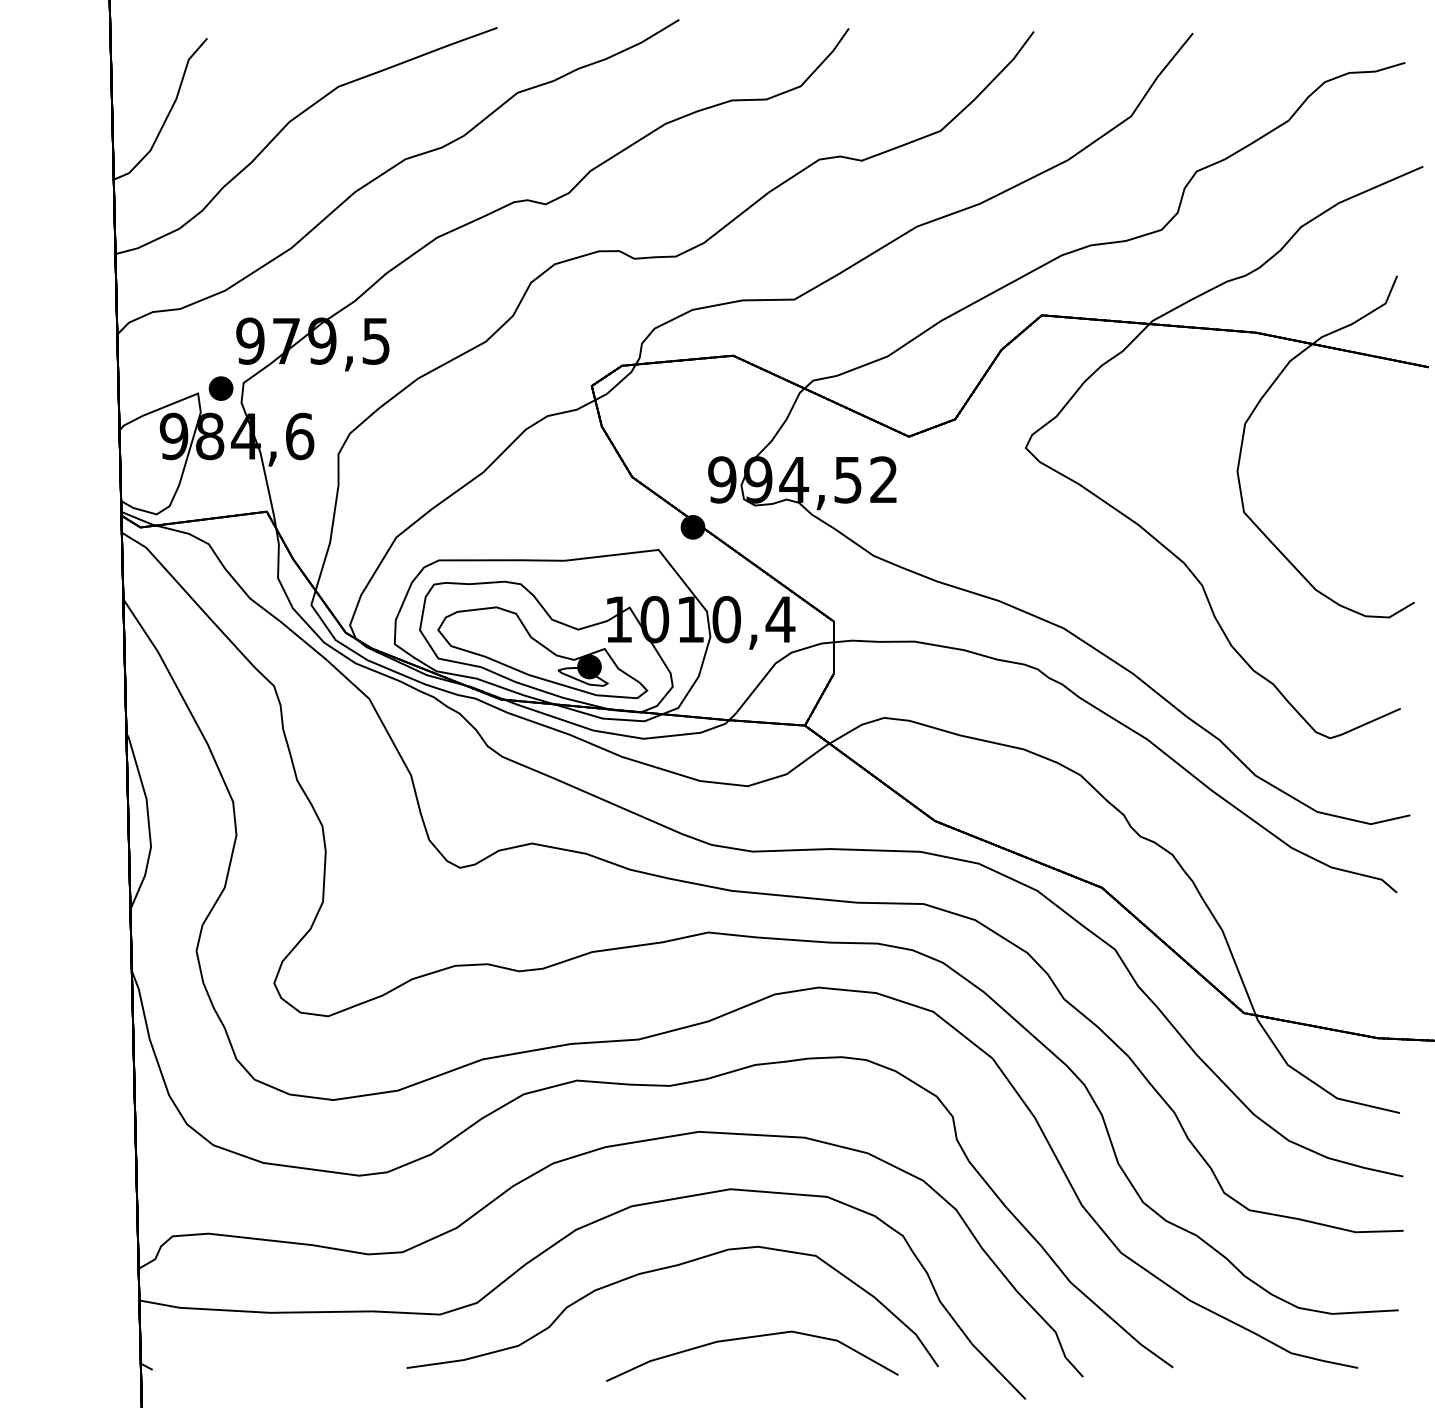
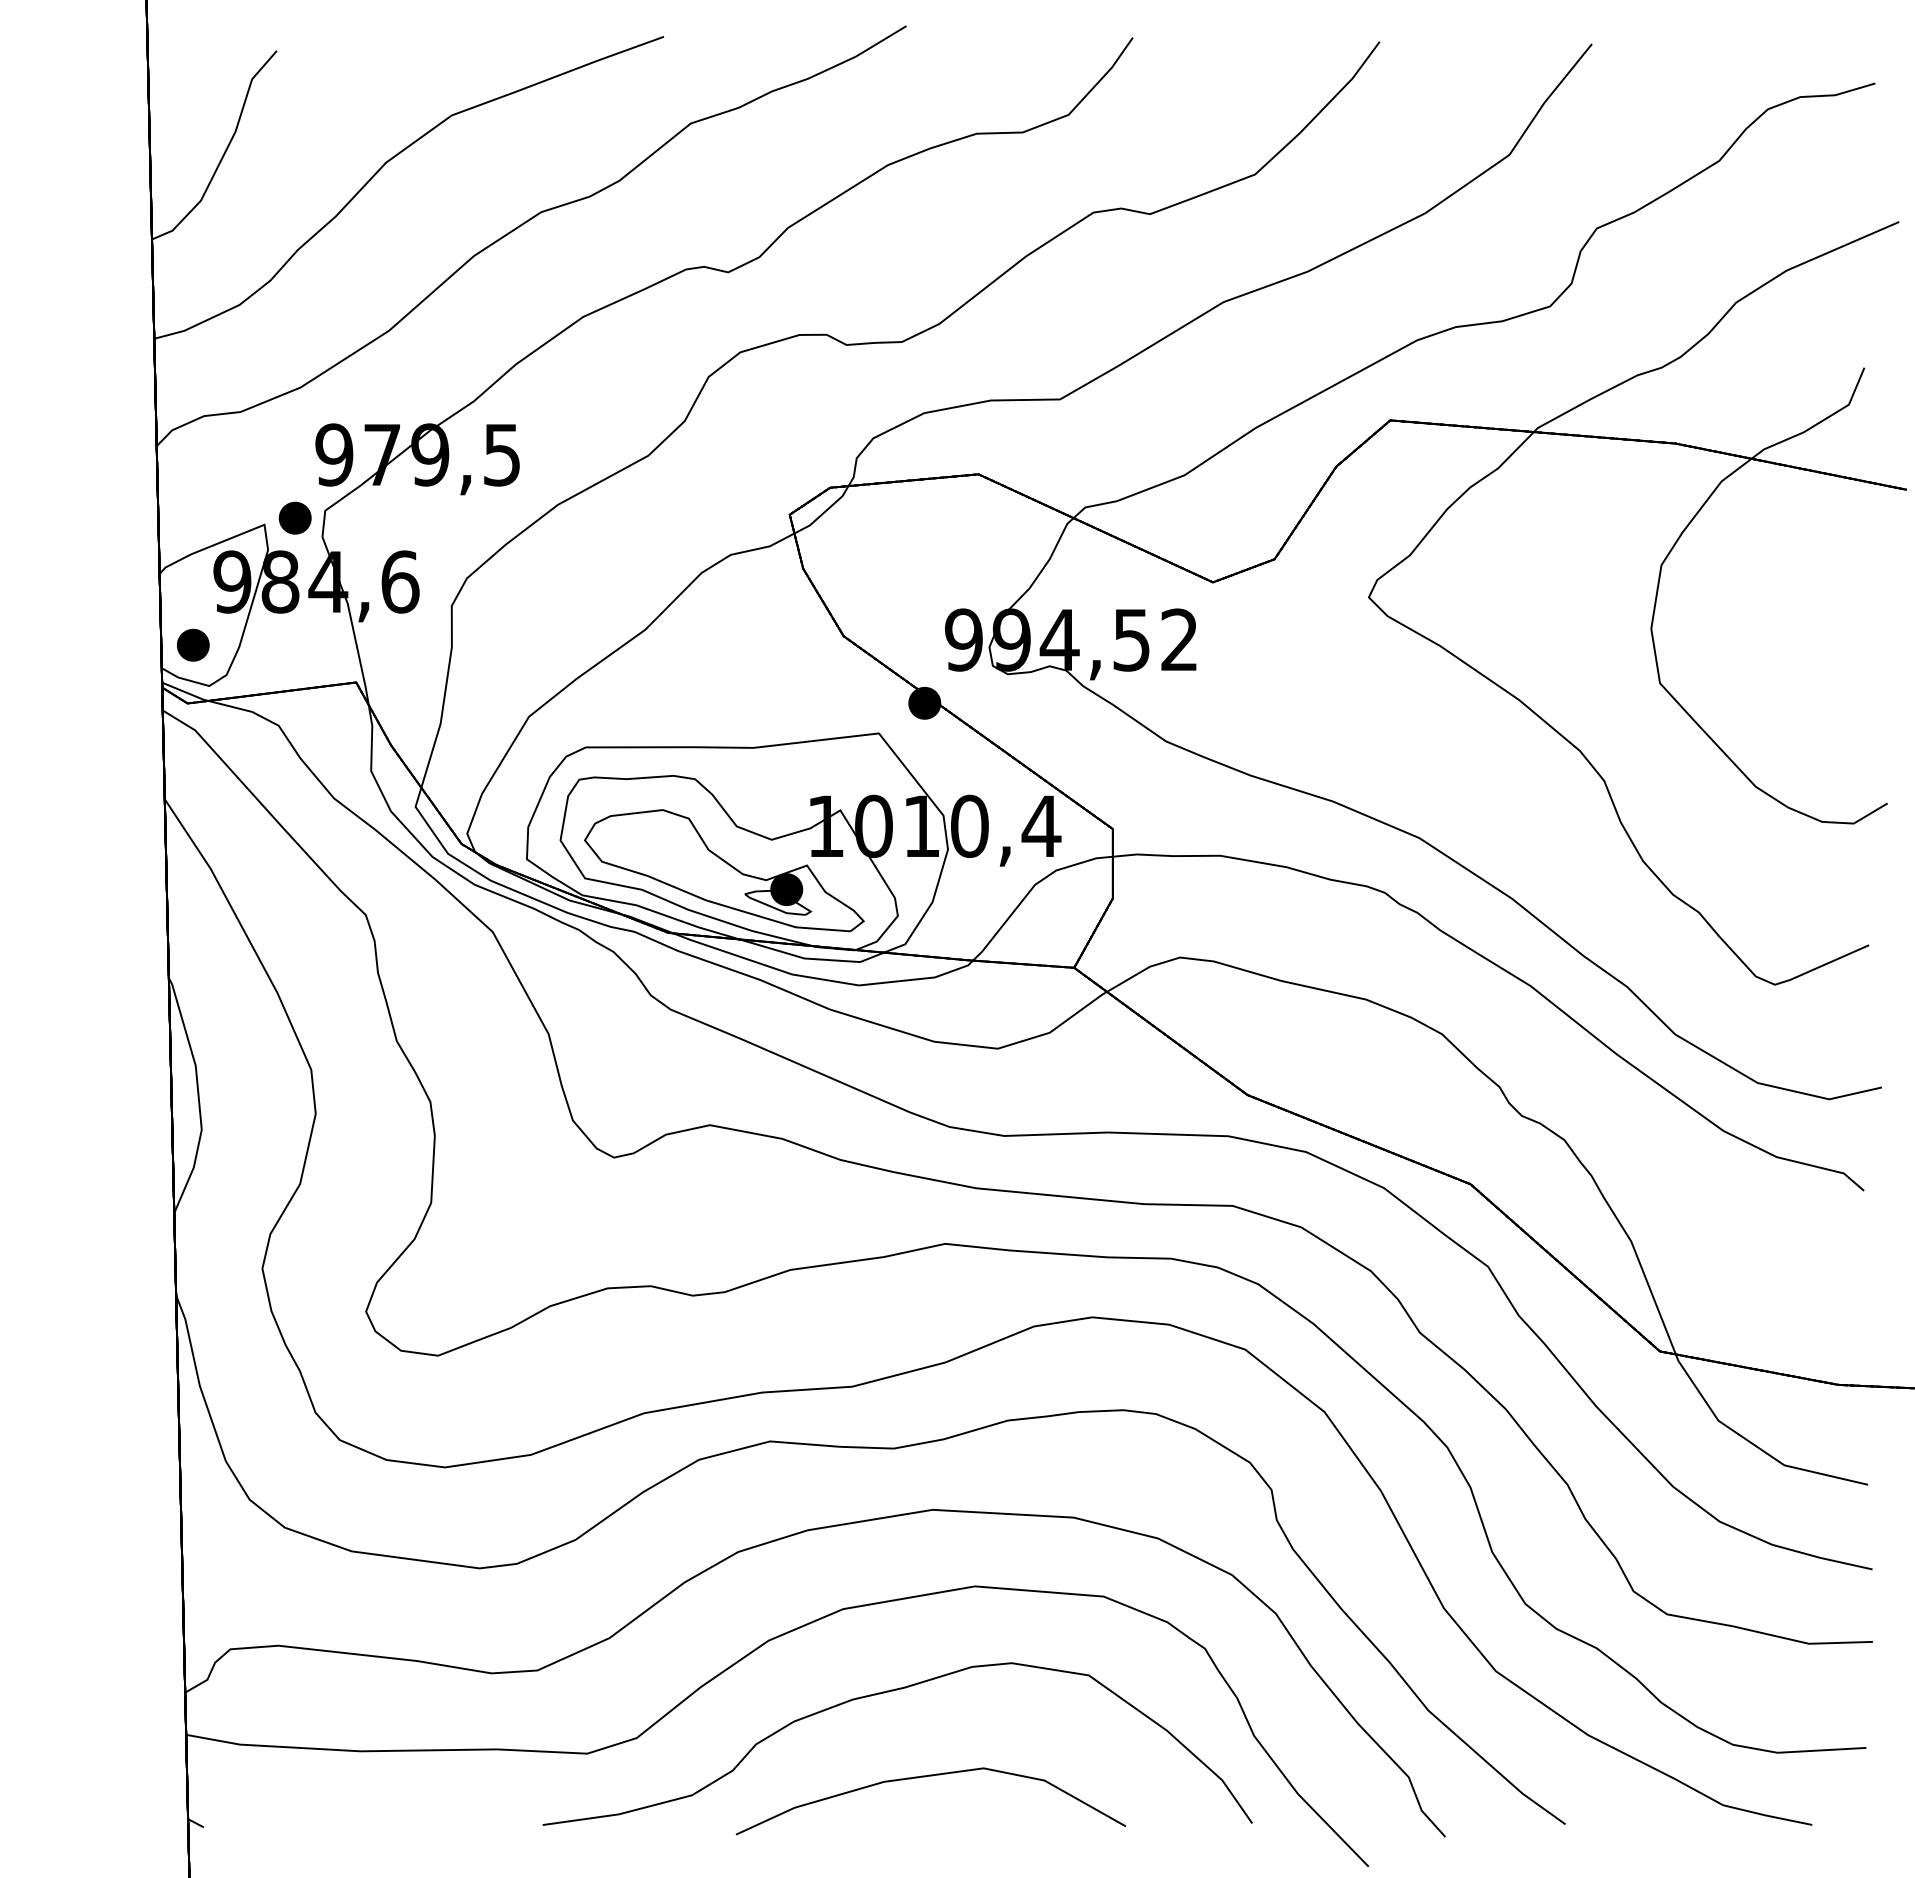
part: (144, 483) -> (193, 644), added
part: (748, 1338) -> (925, 1777), moved

